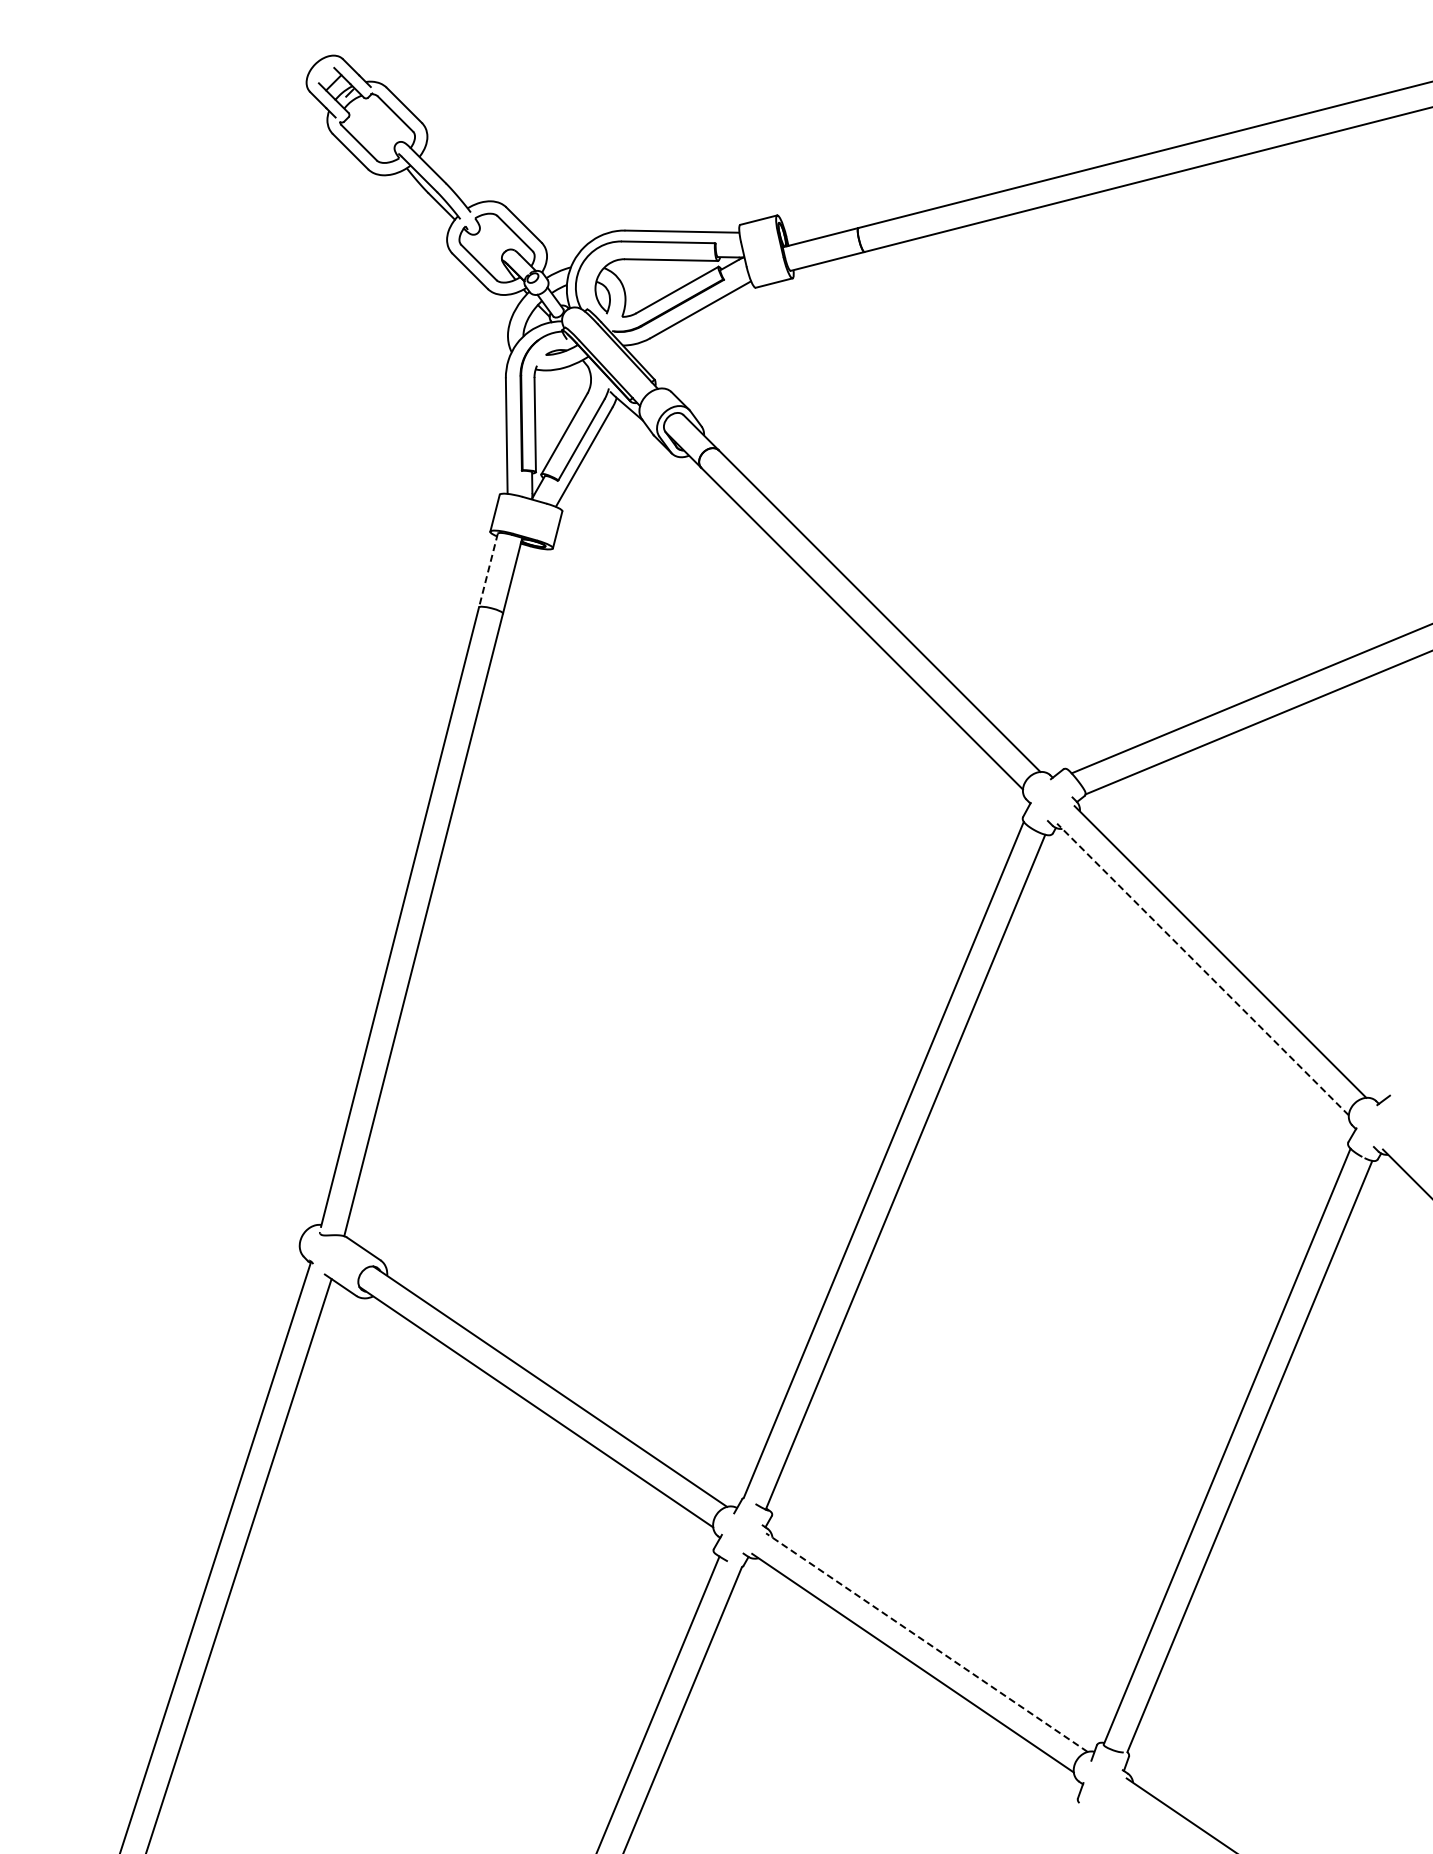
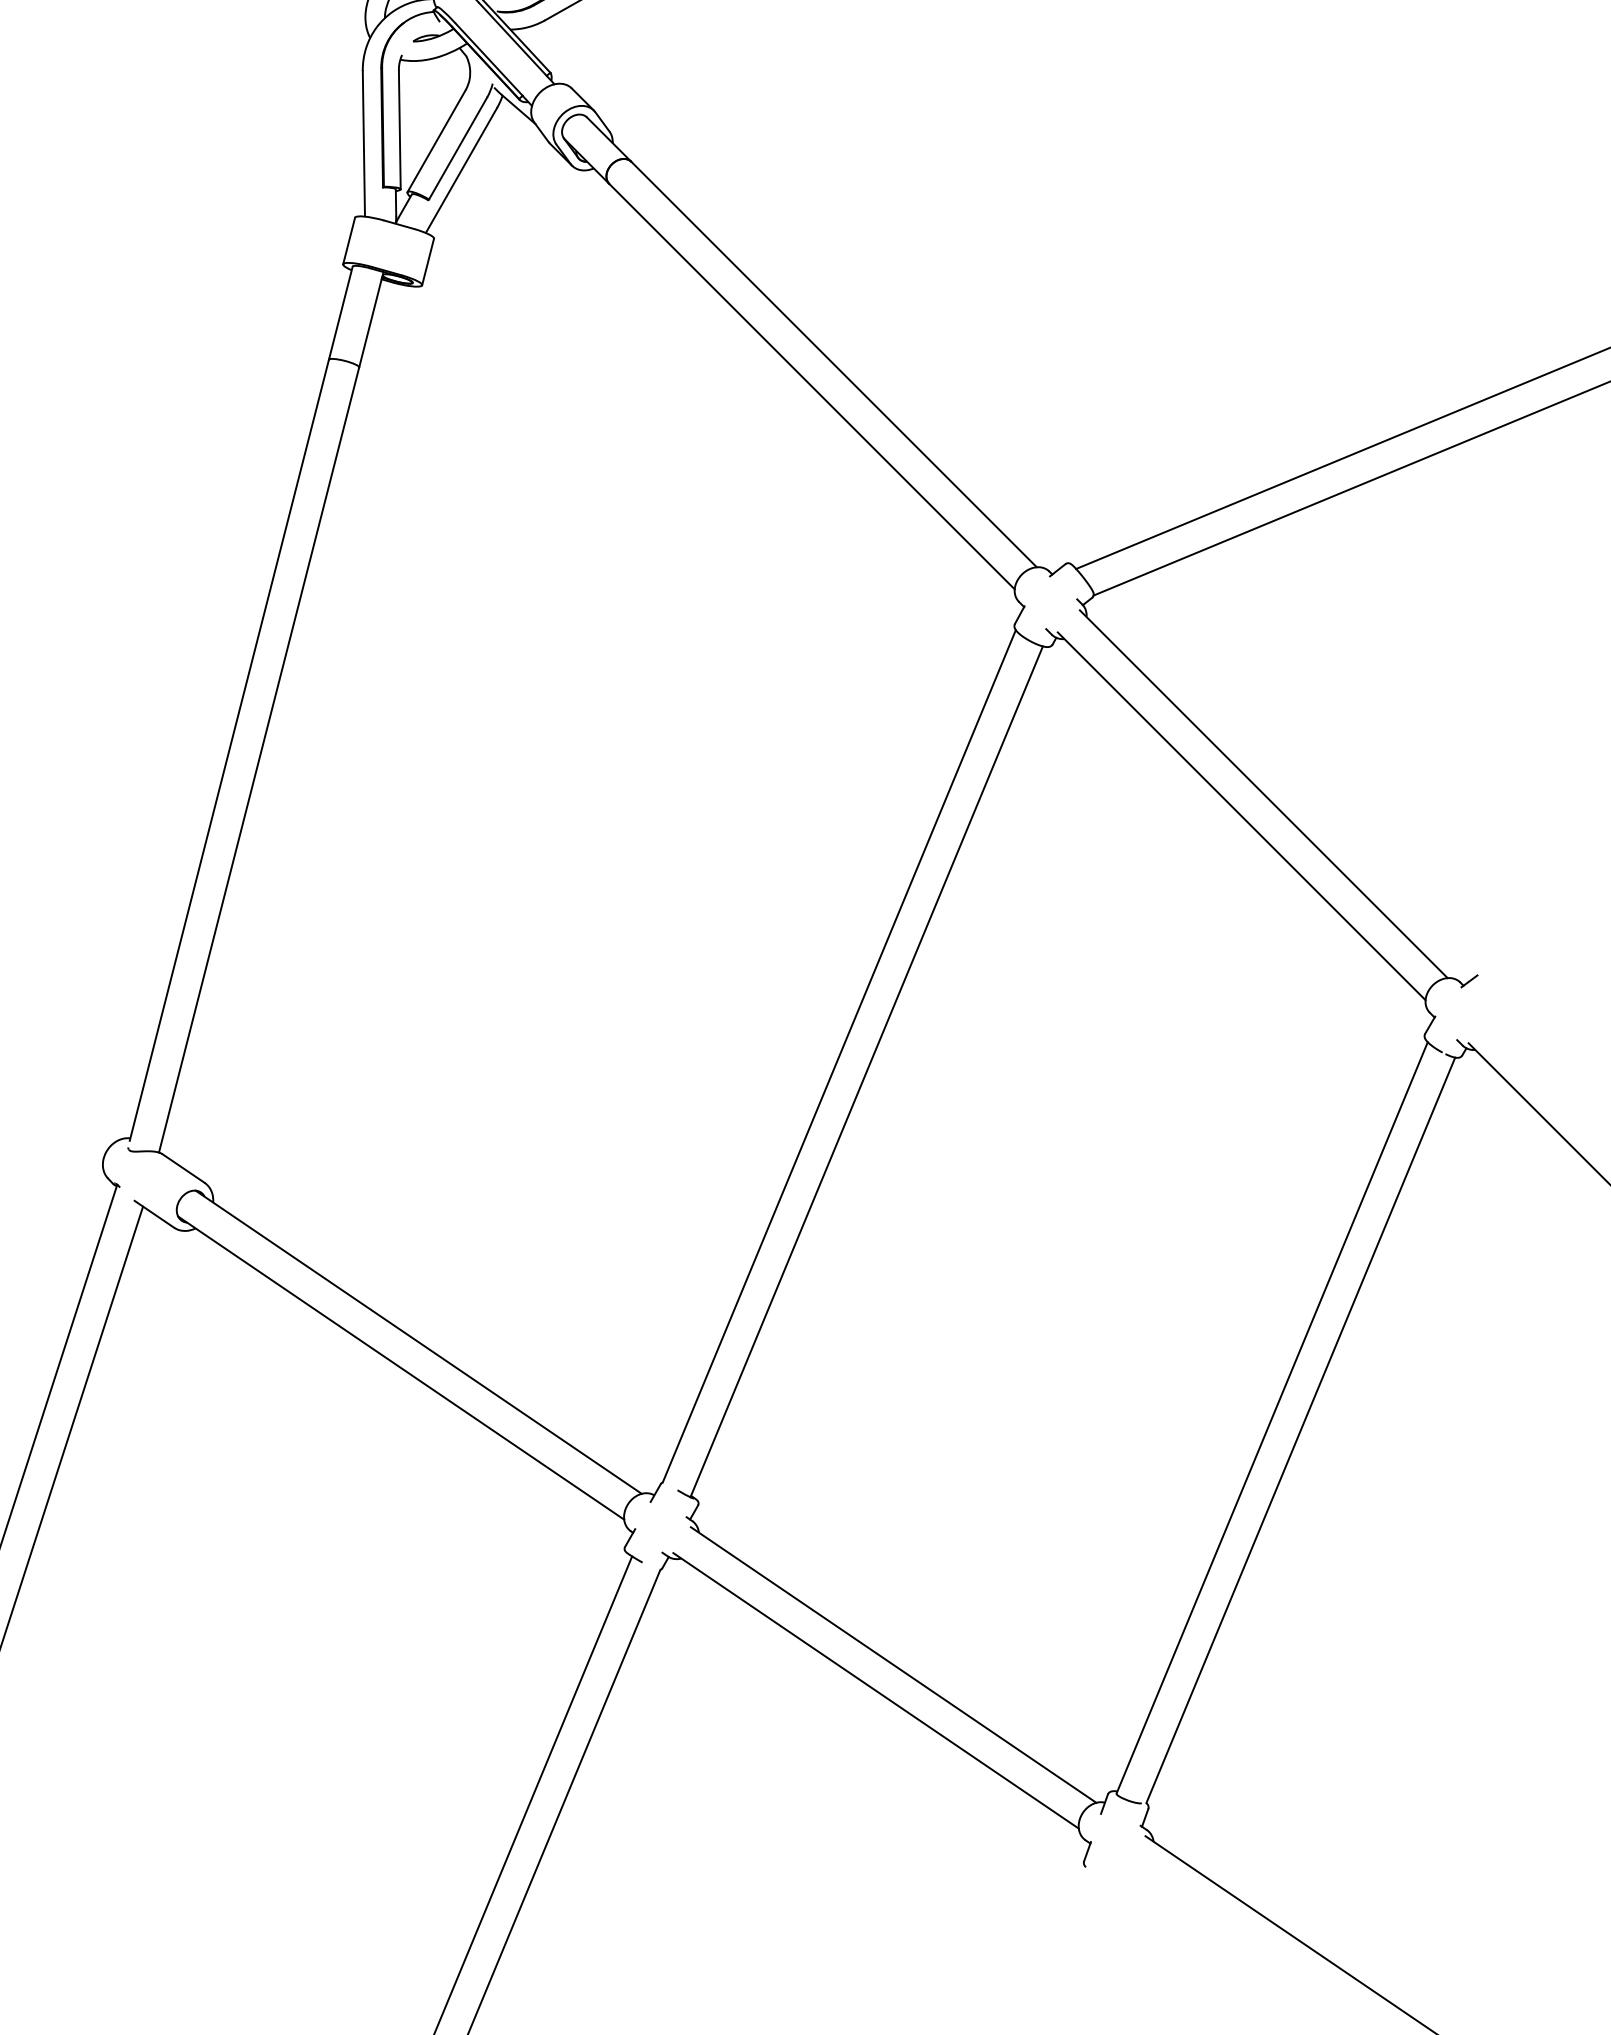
line: (488, 570) -> (340, 313), dashed -> solid
line: (1202, 969) -> (1241, 816), dashed -> solid
line: (926, 1642) -> (893, 1664), dashed -> solid

